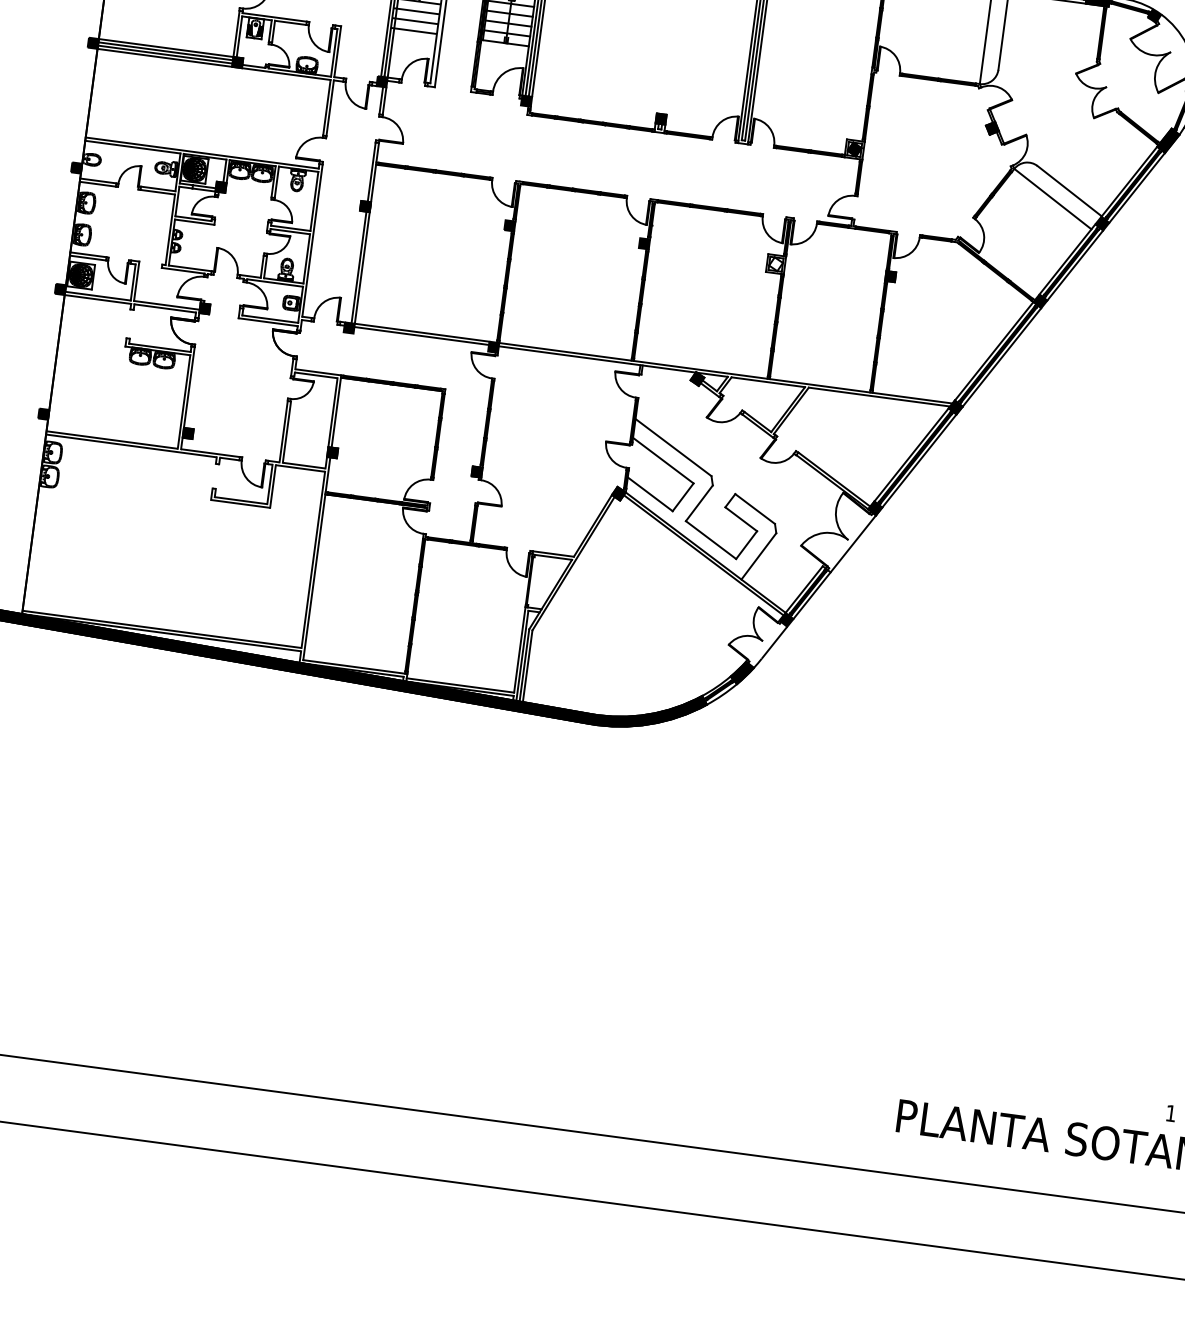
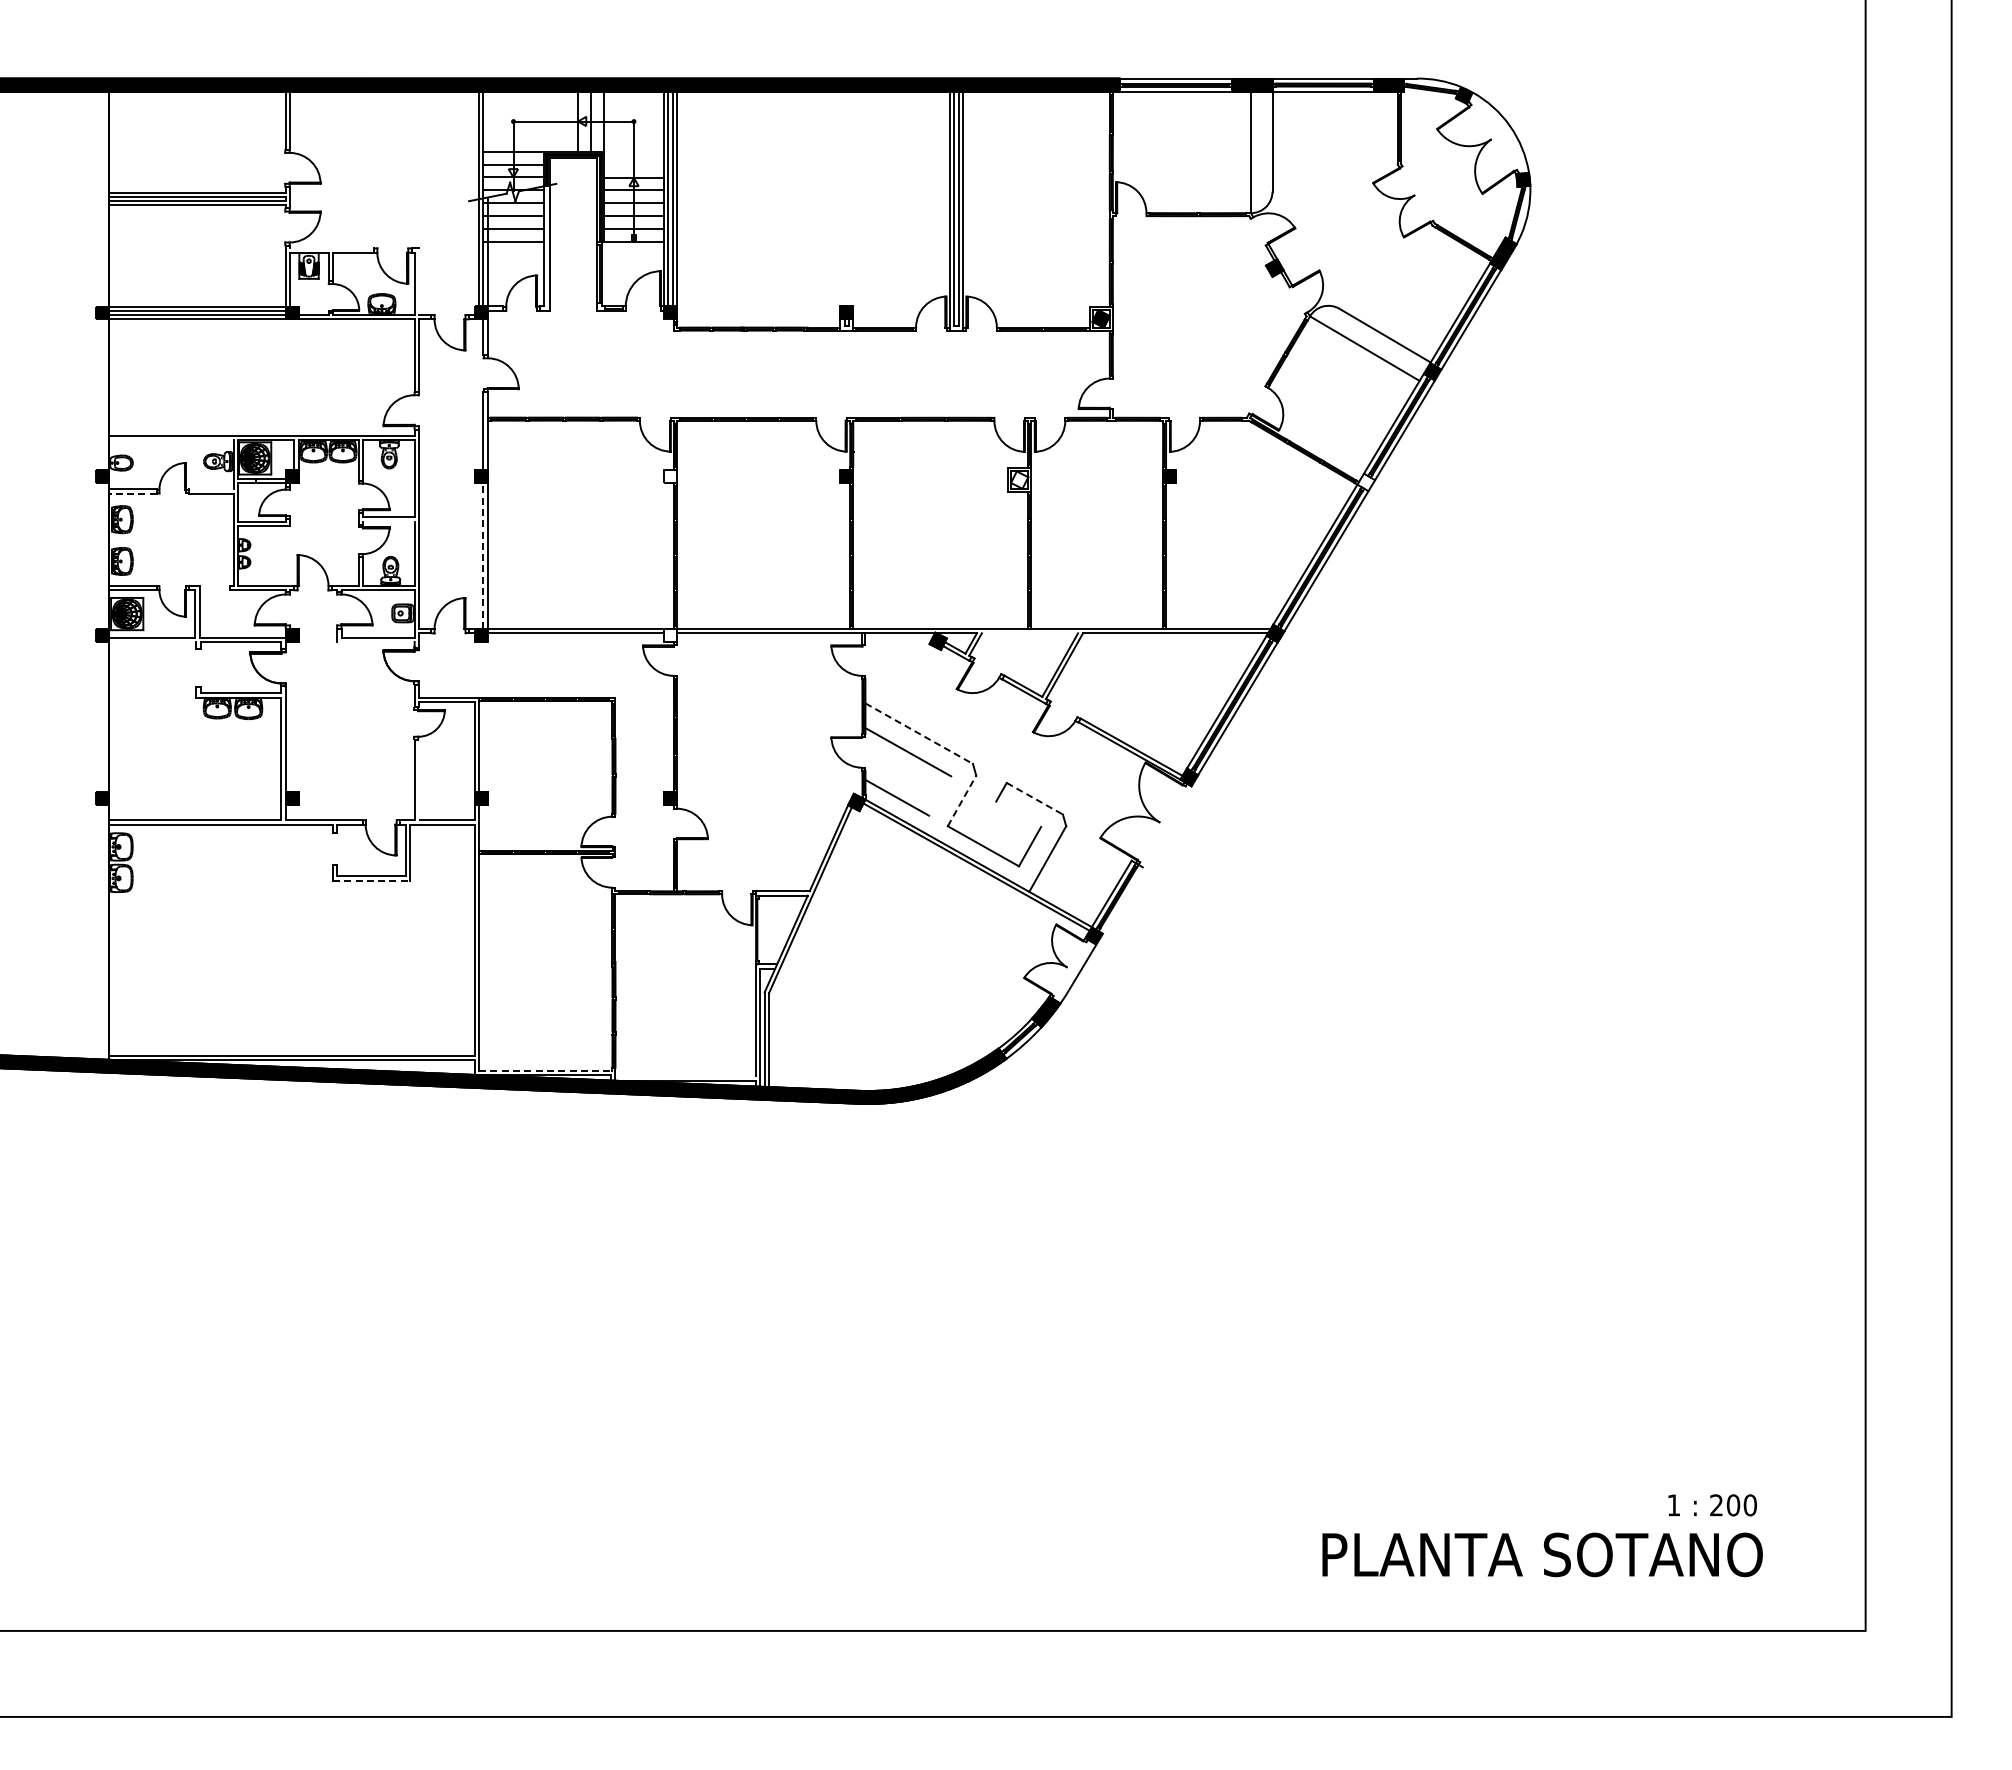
line: (274, 17) -> (331, 248), removed
line: (337, 51) -> (418, 281), removed
line: (132, 146) -> (171, 439), removed
line: (98, 184) -> (133, 493), solid -> dashed
line: (158, 189) -> (211, 489), removed
fill: (509, 225) -> (670, 475), removed
line: (290, 231) -> (388, 521), removed
line: (359, 267) -> (483, 555), solid -> dashed
line: (97, 299) -> (152, 641), removed
fill: (1040, 301) -> (1366, 482), removed
line: (267, 321) -> (375, 641), removed
fill: (493, 347) -> (670, 635), removed
line: (767, 382) -> (1029, 633), removed
line: (286, 432) -> (418, 780), removed
line: (673, 447) -> (919, 733), solid -> dashed
line: (683, 496) -> (940, 795), removed
line: (240, 503) -> (371, 880), solid -> dashed
line: (699, 503) -> (962, 800), solid -> dashed
line: (755, 508) -> (1035, 798), solid -> dashed
line: (741, 518) -> (1018, 813), removed
line: (834, 566) -> (1147, 859), removed
line: (355, 666) -> (547, 1070), solid -> dashed
line: (460, 685) -> (685, 1076), removed

